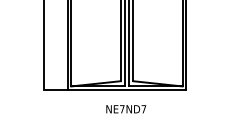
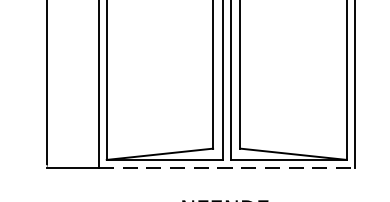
line: (127, 90) -> (227, 168), solid -> dashed

